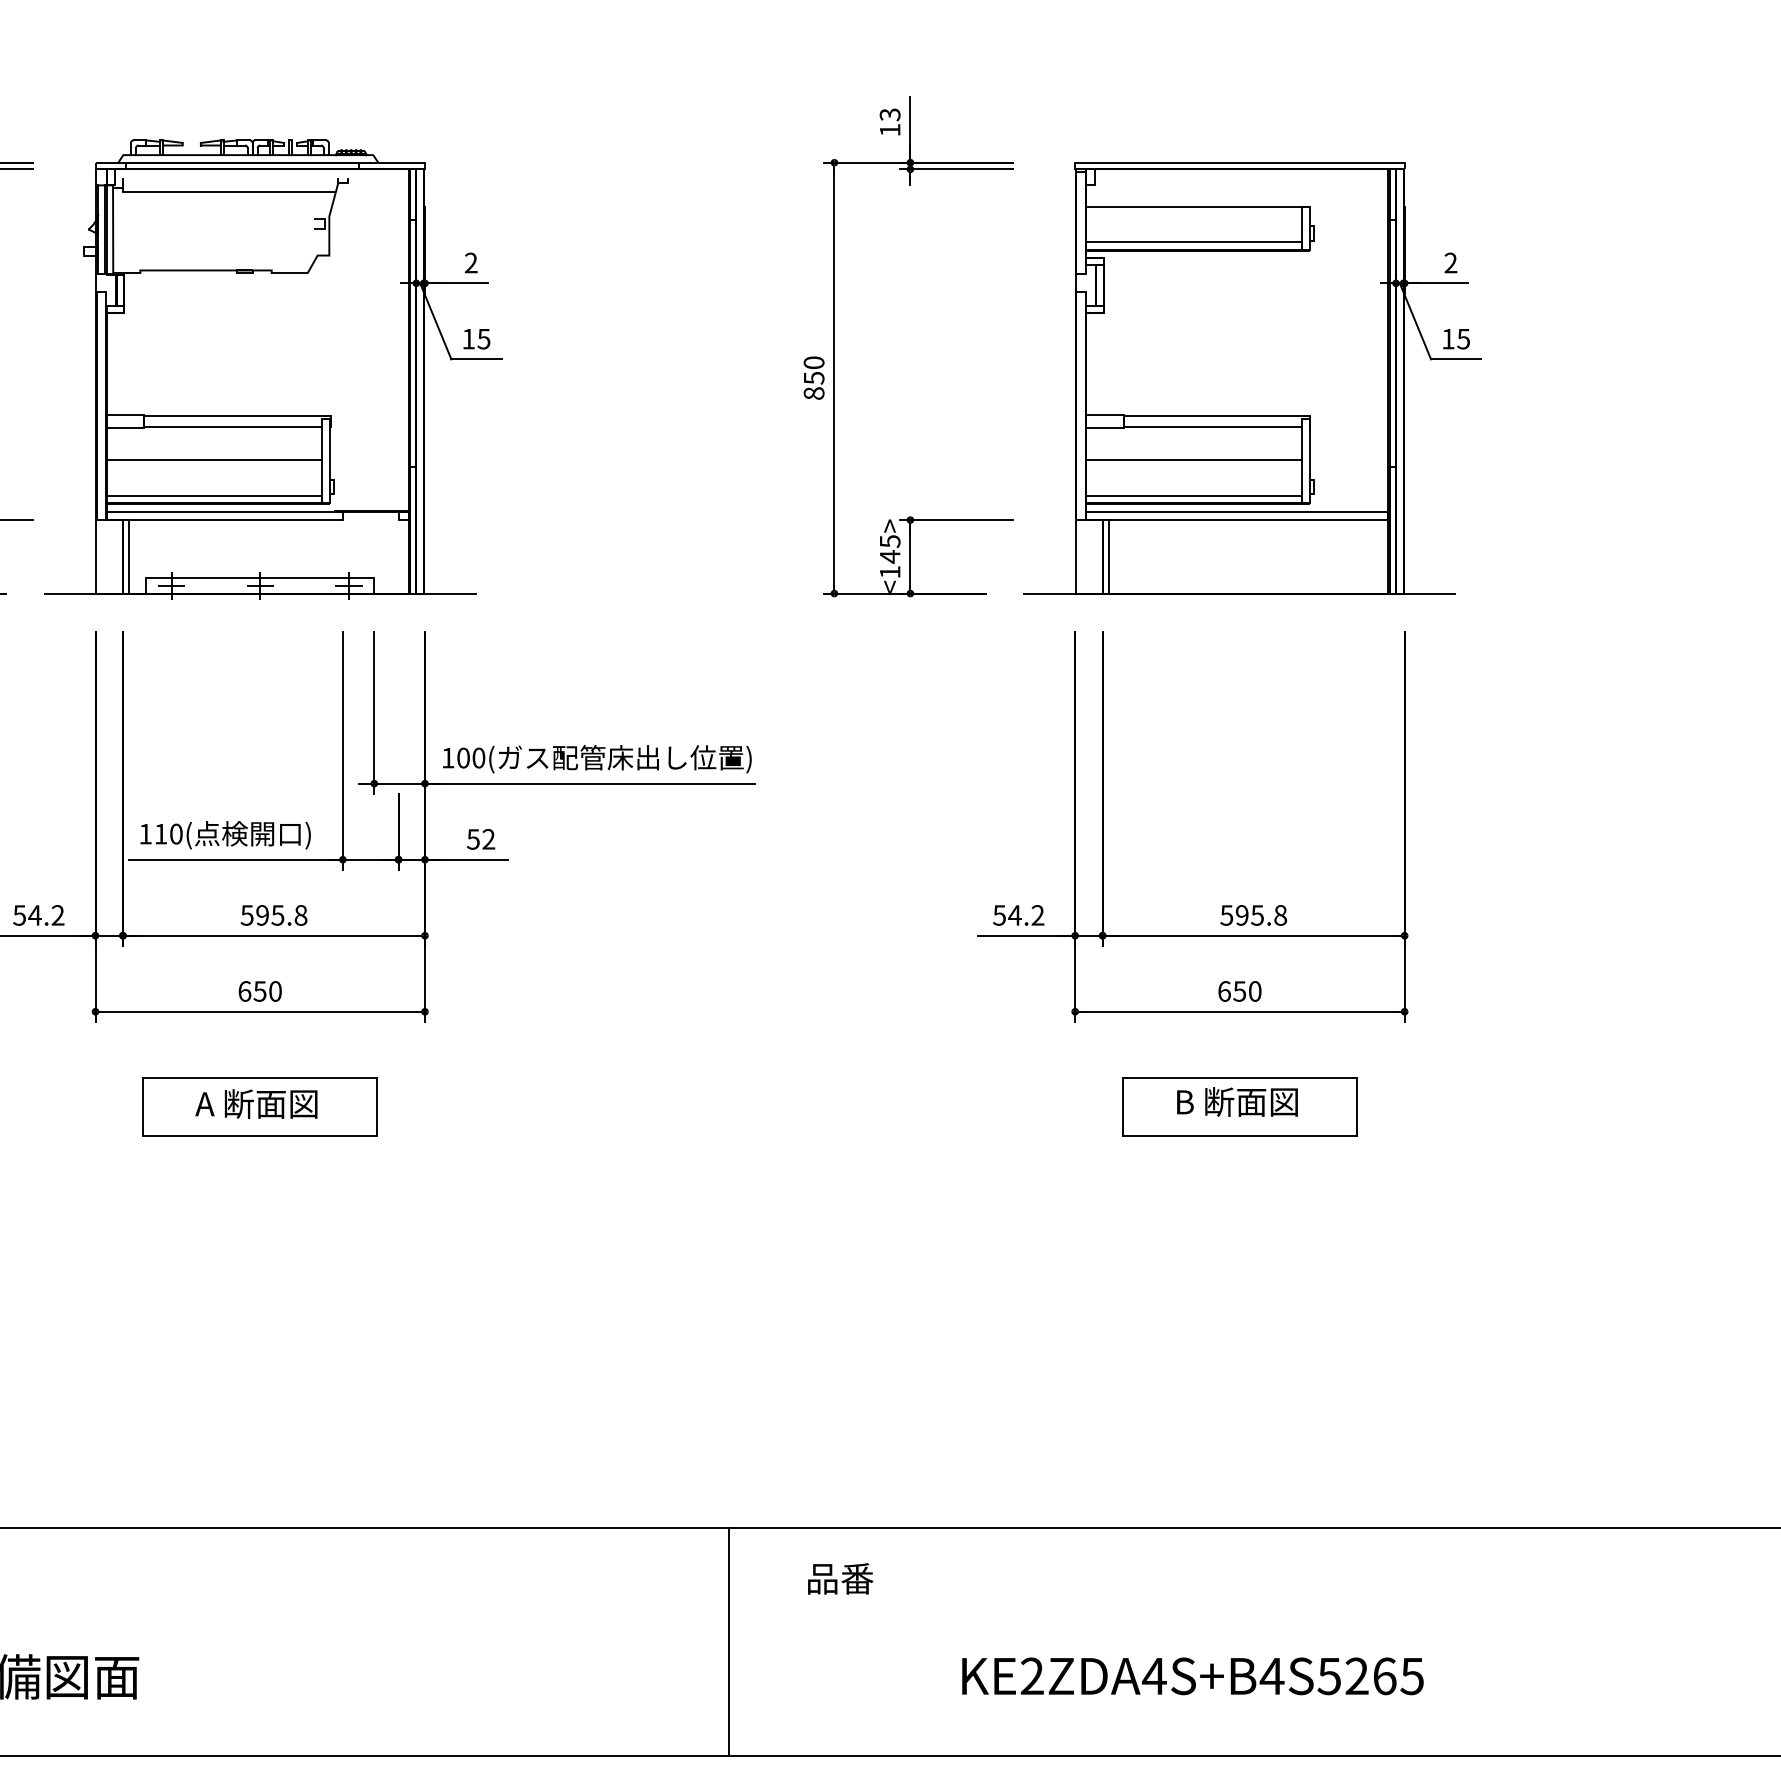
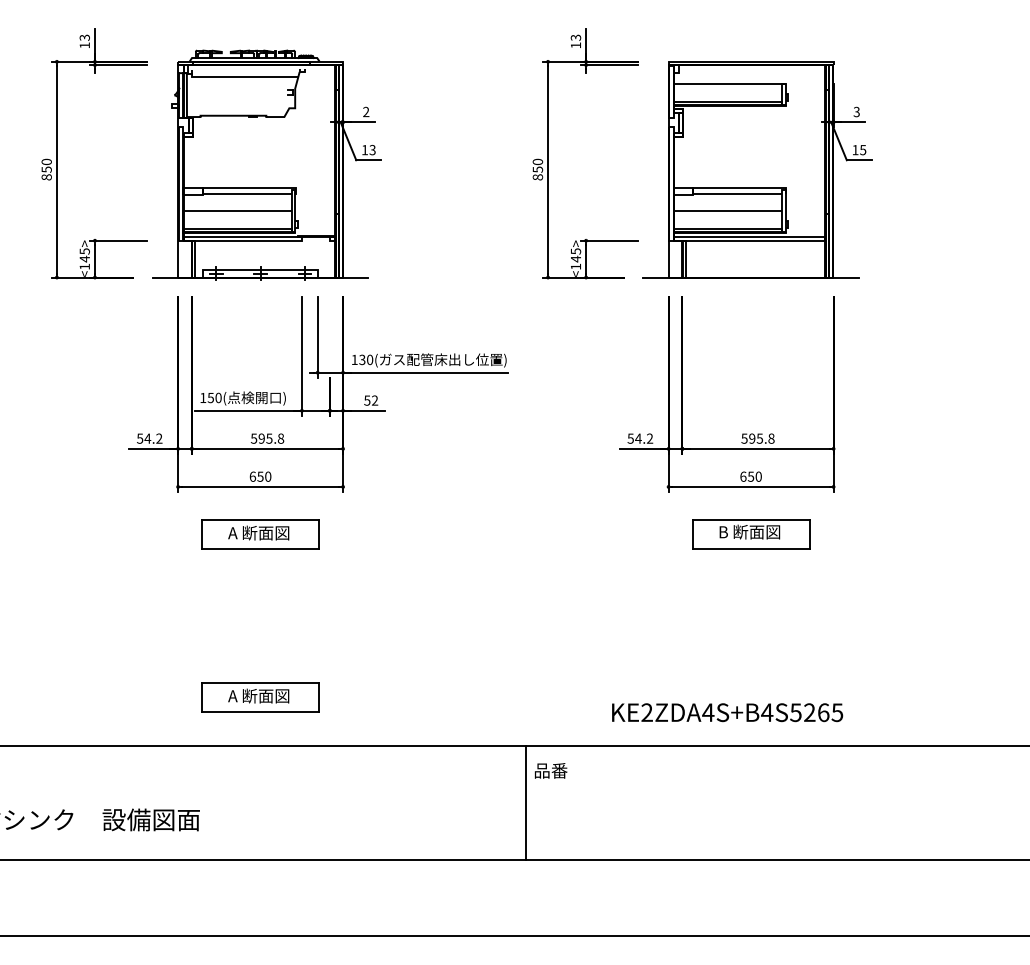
text: (1450, 263) -> (856, 112), 2 -> 3
text: (483, 337) -> (372, 149), 15 -> 13
text: (463, 757) -> (362, 359), 100 -> 130
text: (160, 835) -> (210, 398), 110 -> 150
part: (260, 1432) -> (260, 697), added
line: (729, 1642) -> (526, 802), moved
text: (1192, 1675) -> (727, 712), moved

